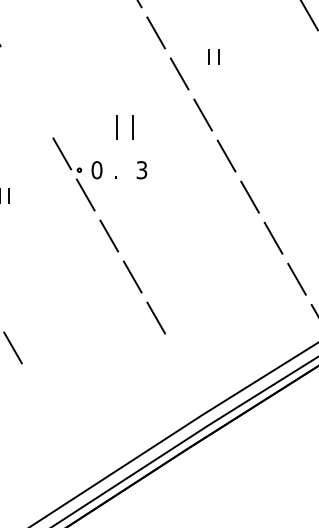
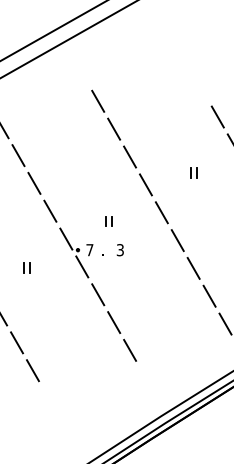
part: (212, 55) -> (193, 172), moved
line: (15, 70) -> (34, 182), added
line: (38, 111) -> (50, 210), added
part: (124, 127) -> (108, 221), size x0.62
text: (96, 170) -> (89, 250), 0 -> 7

